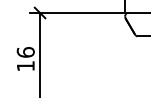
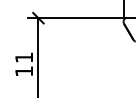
text: (25, 52) -> (23, 57), 16 -> 11

